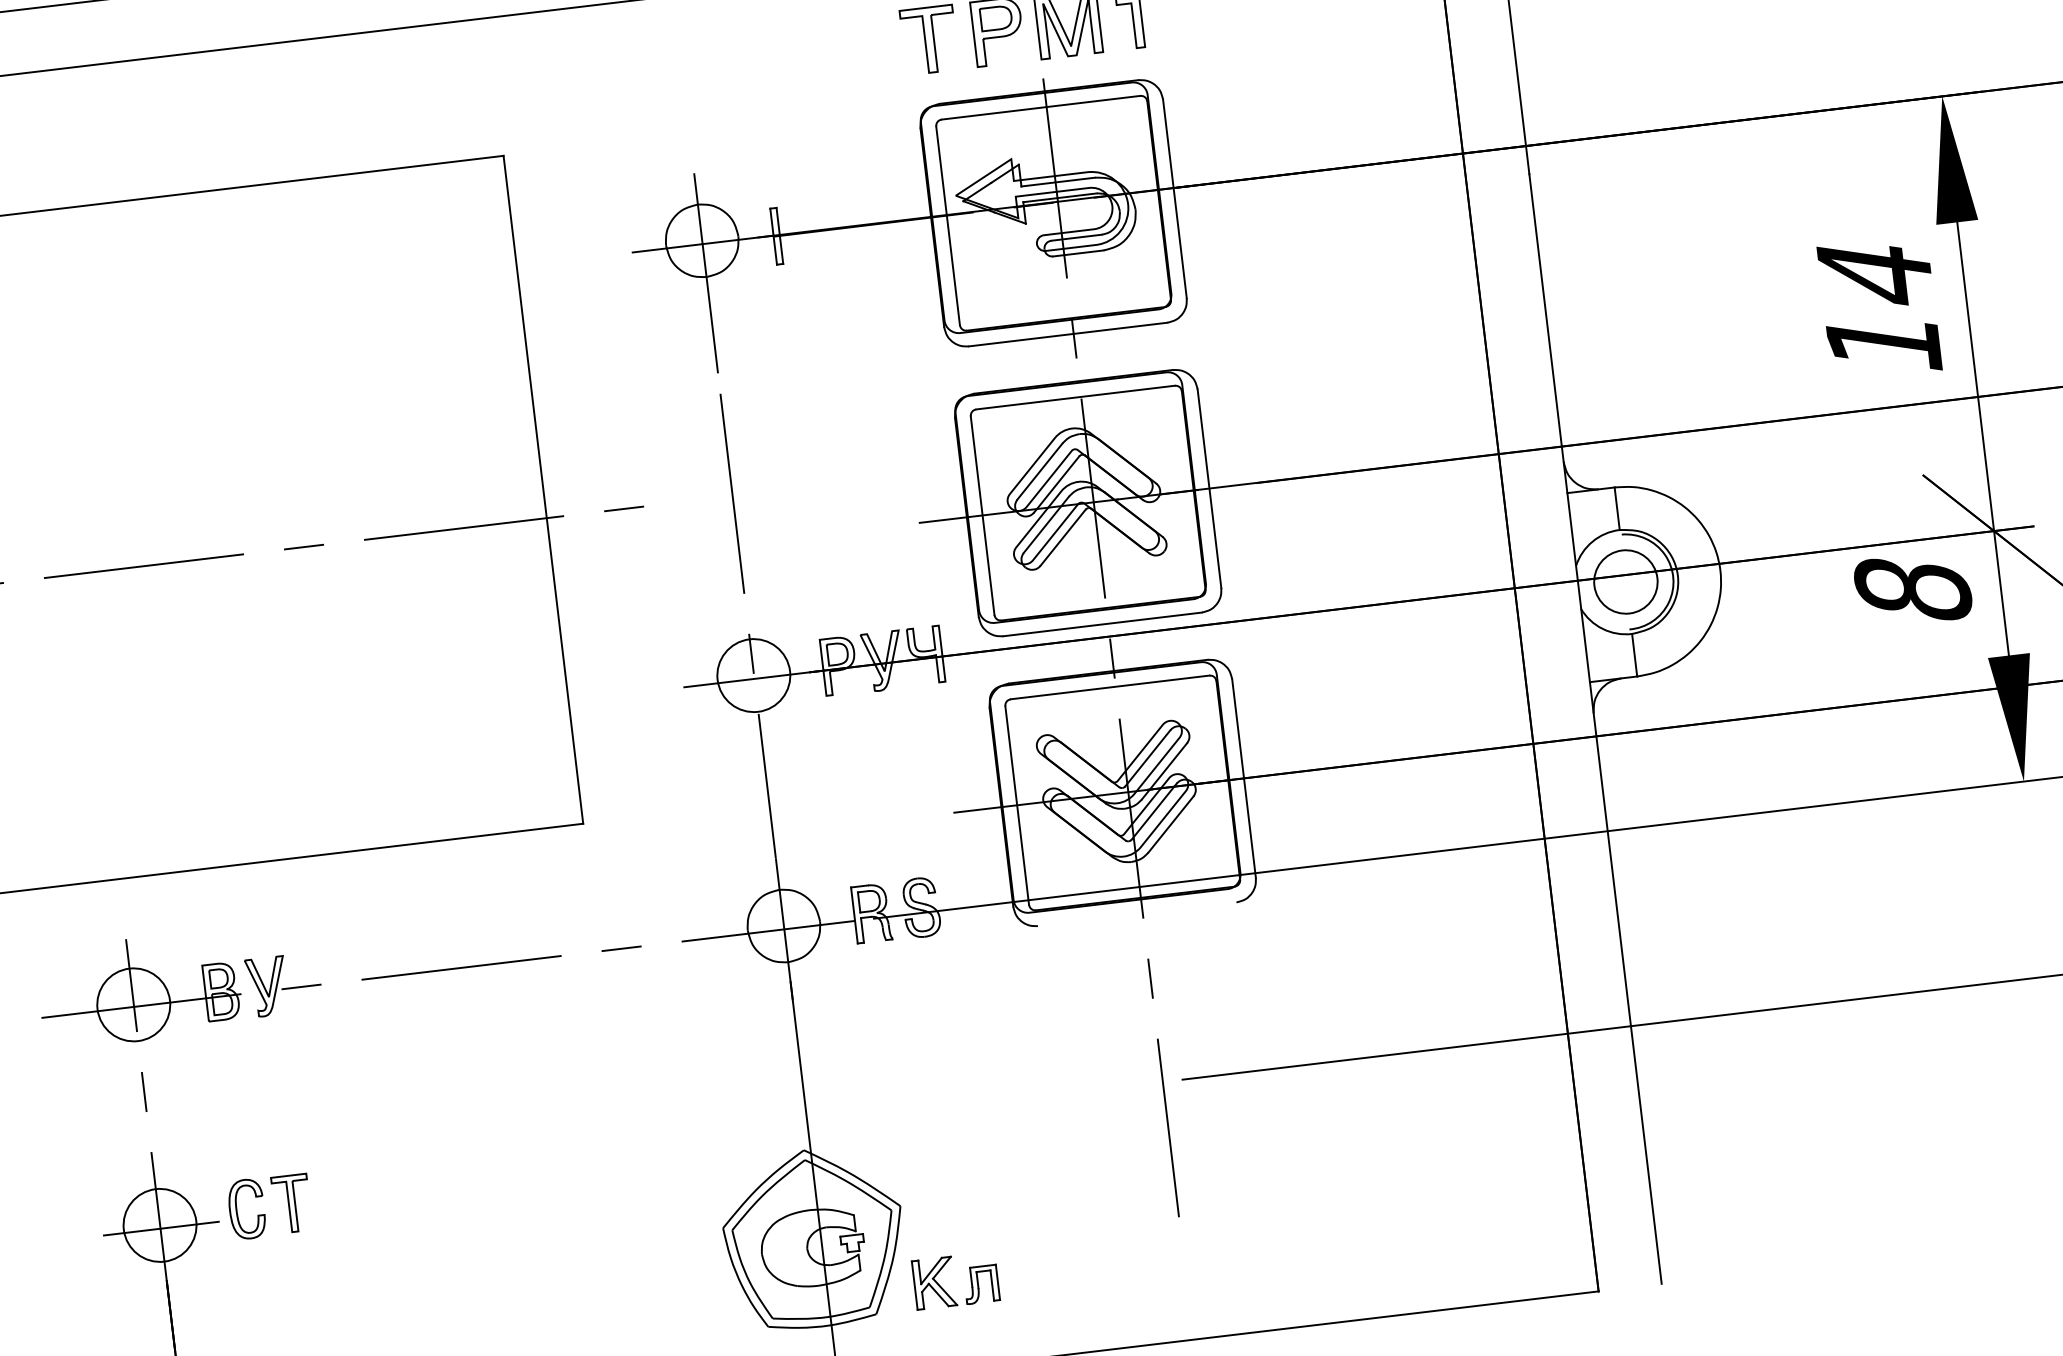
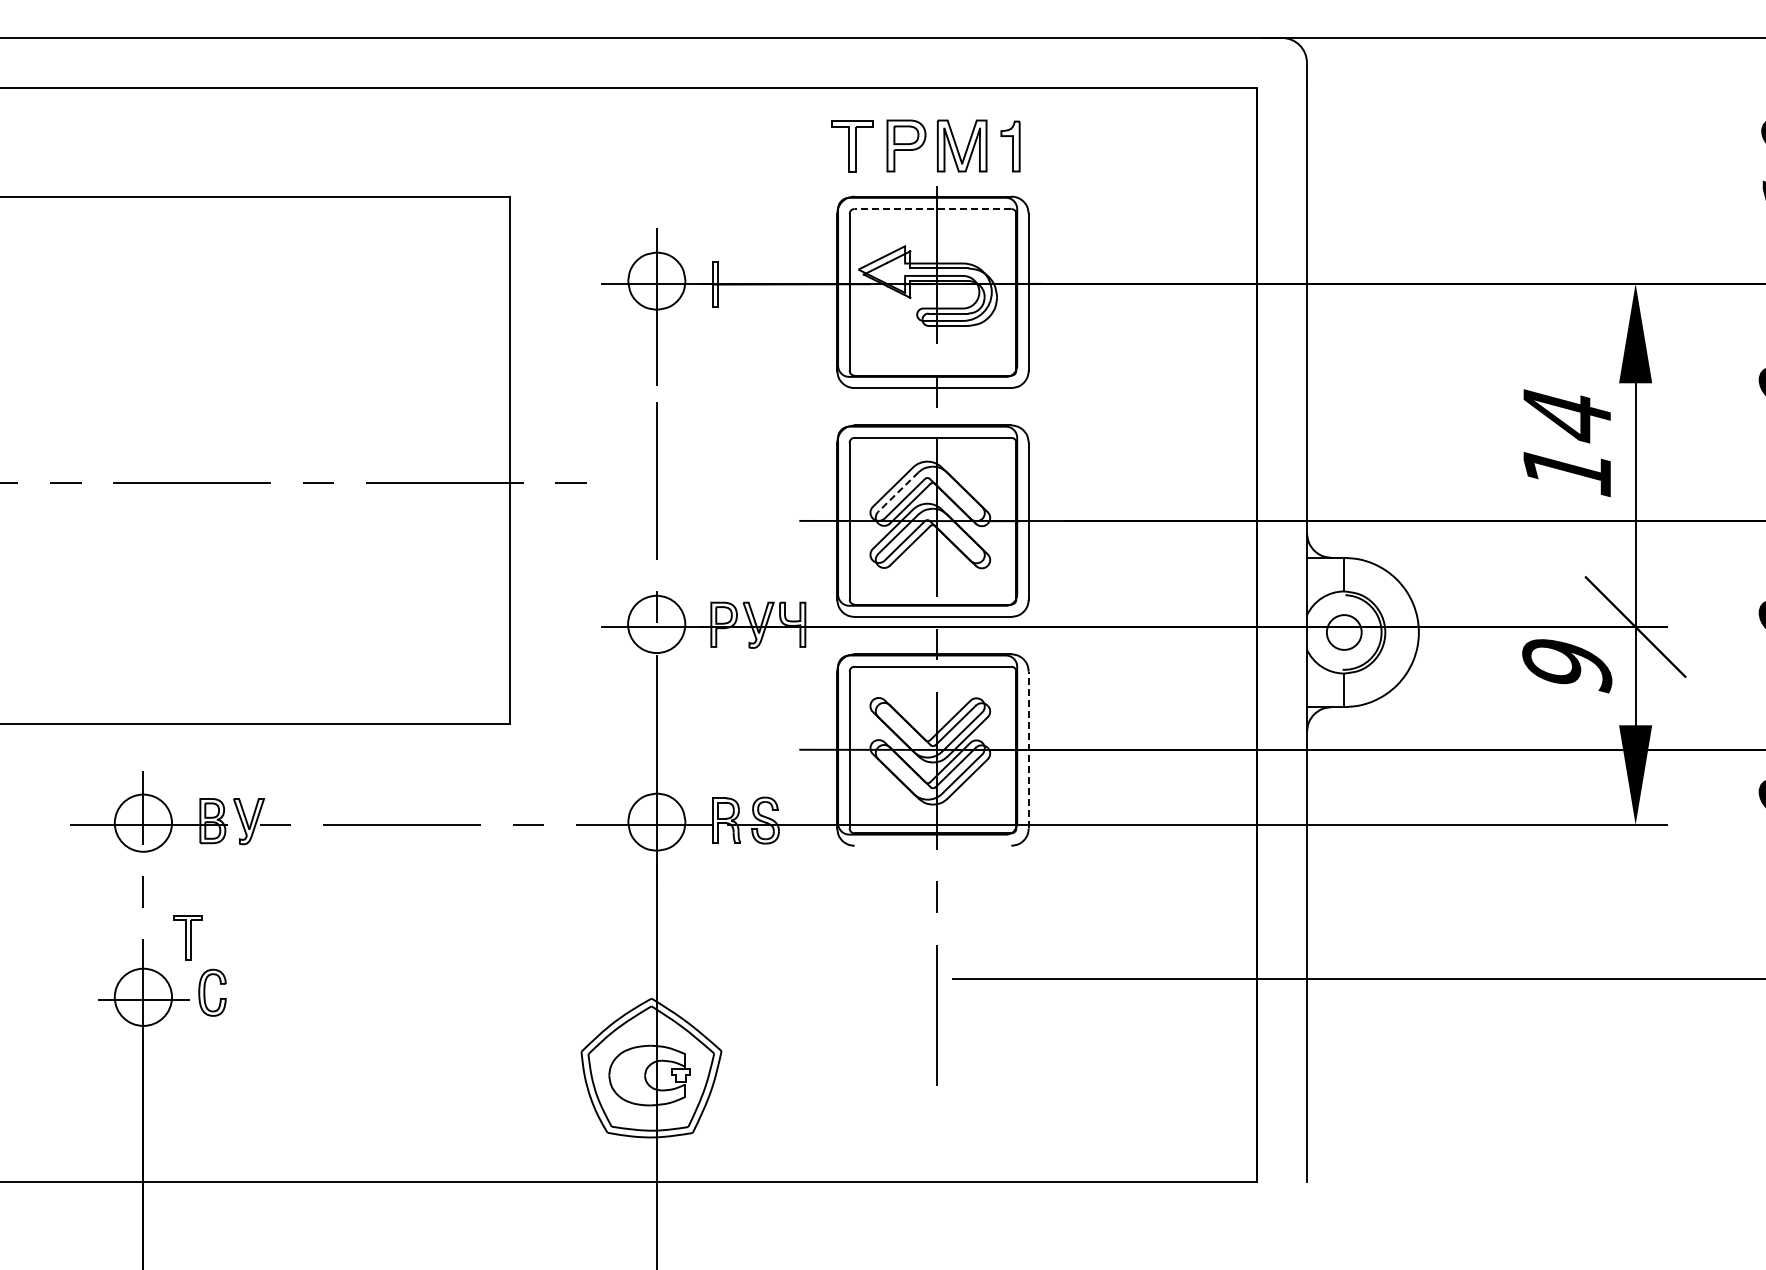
line: (1040, 108) -> (932, 209), solid -> dashed
line: (1040, 471) -> (898, 492), solid -> dashed
circle: (1626, 581) -> (1344, 632), size x0.7
text: (1913, 590) -> (1567, 665), 8 -> 9
line: (1243, 777) -> (1028, 749), solid -> dashed
part: (291, 1203) -> (187, 937), moved
part: (946, 1291) -> (749, 1121), removed

